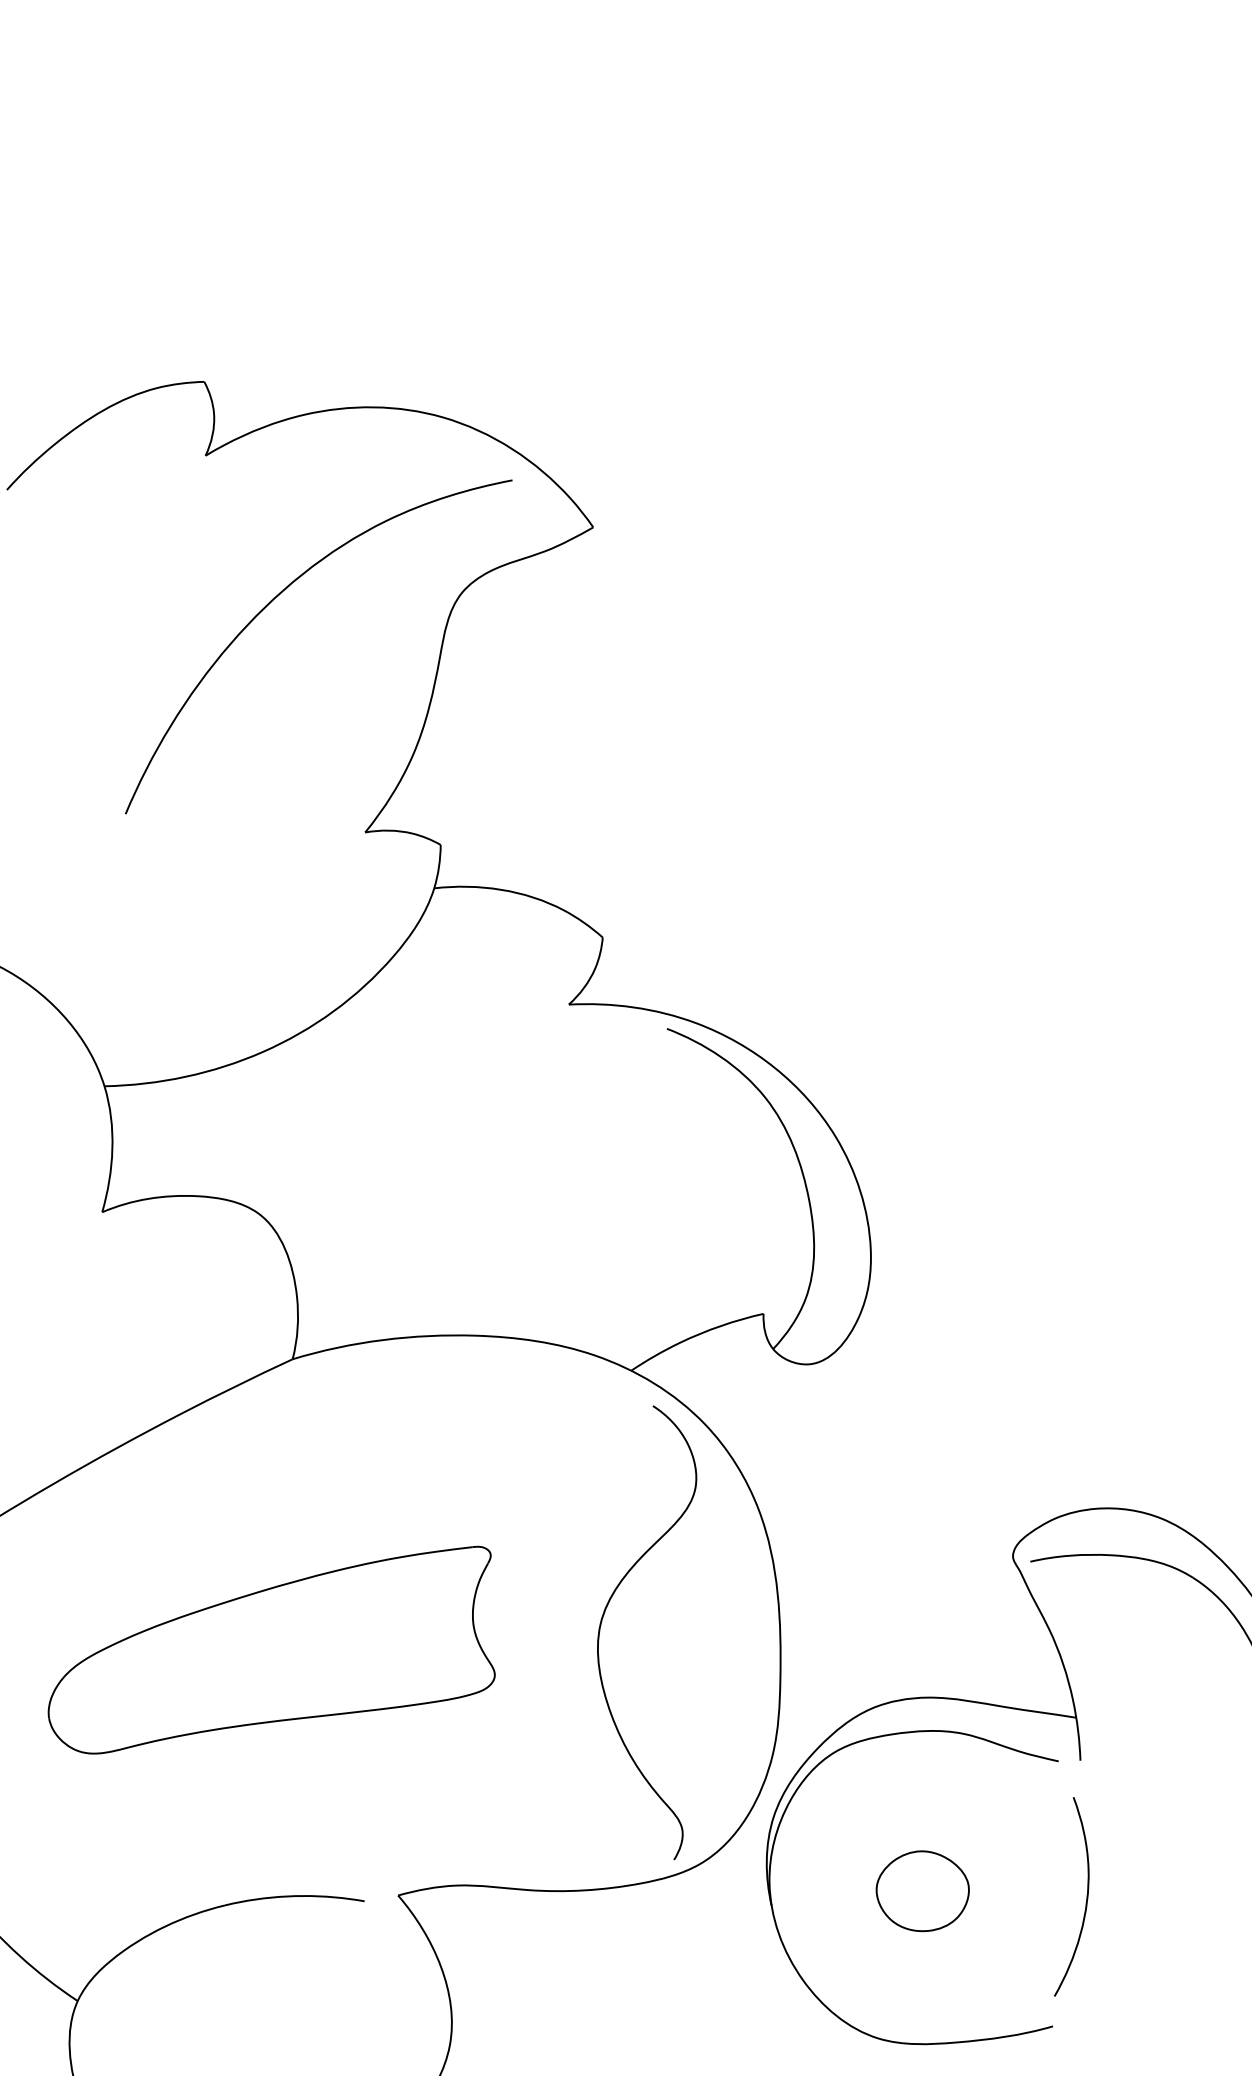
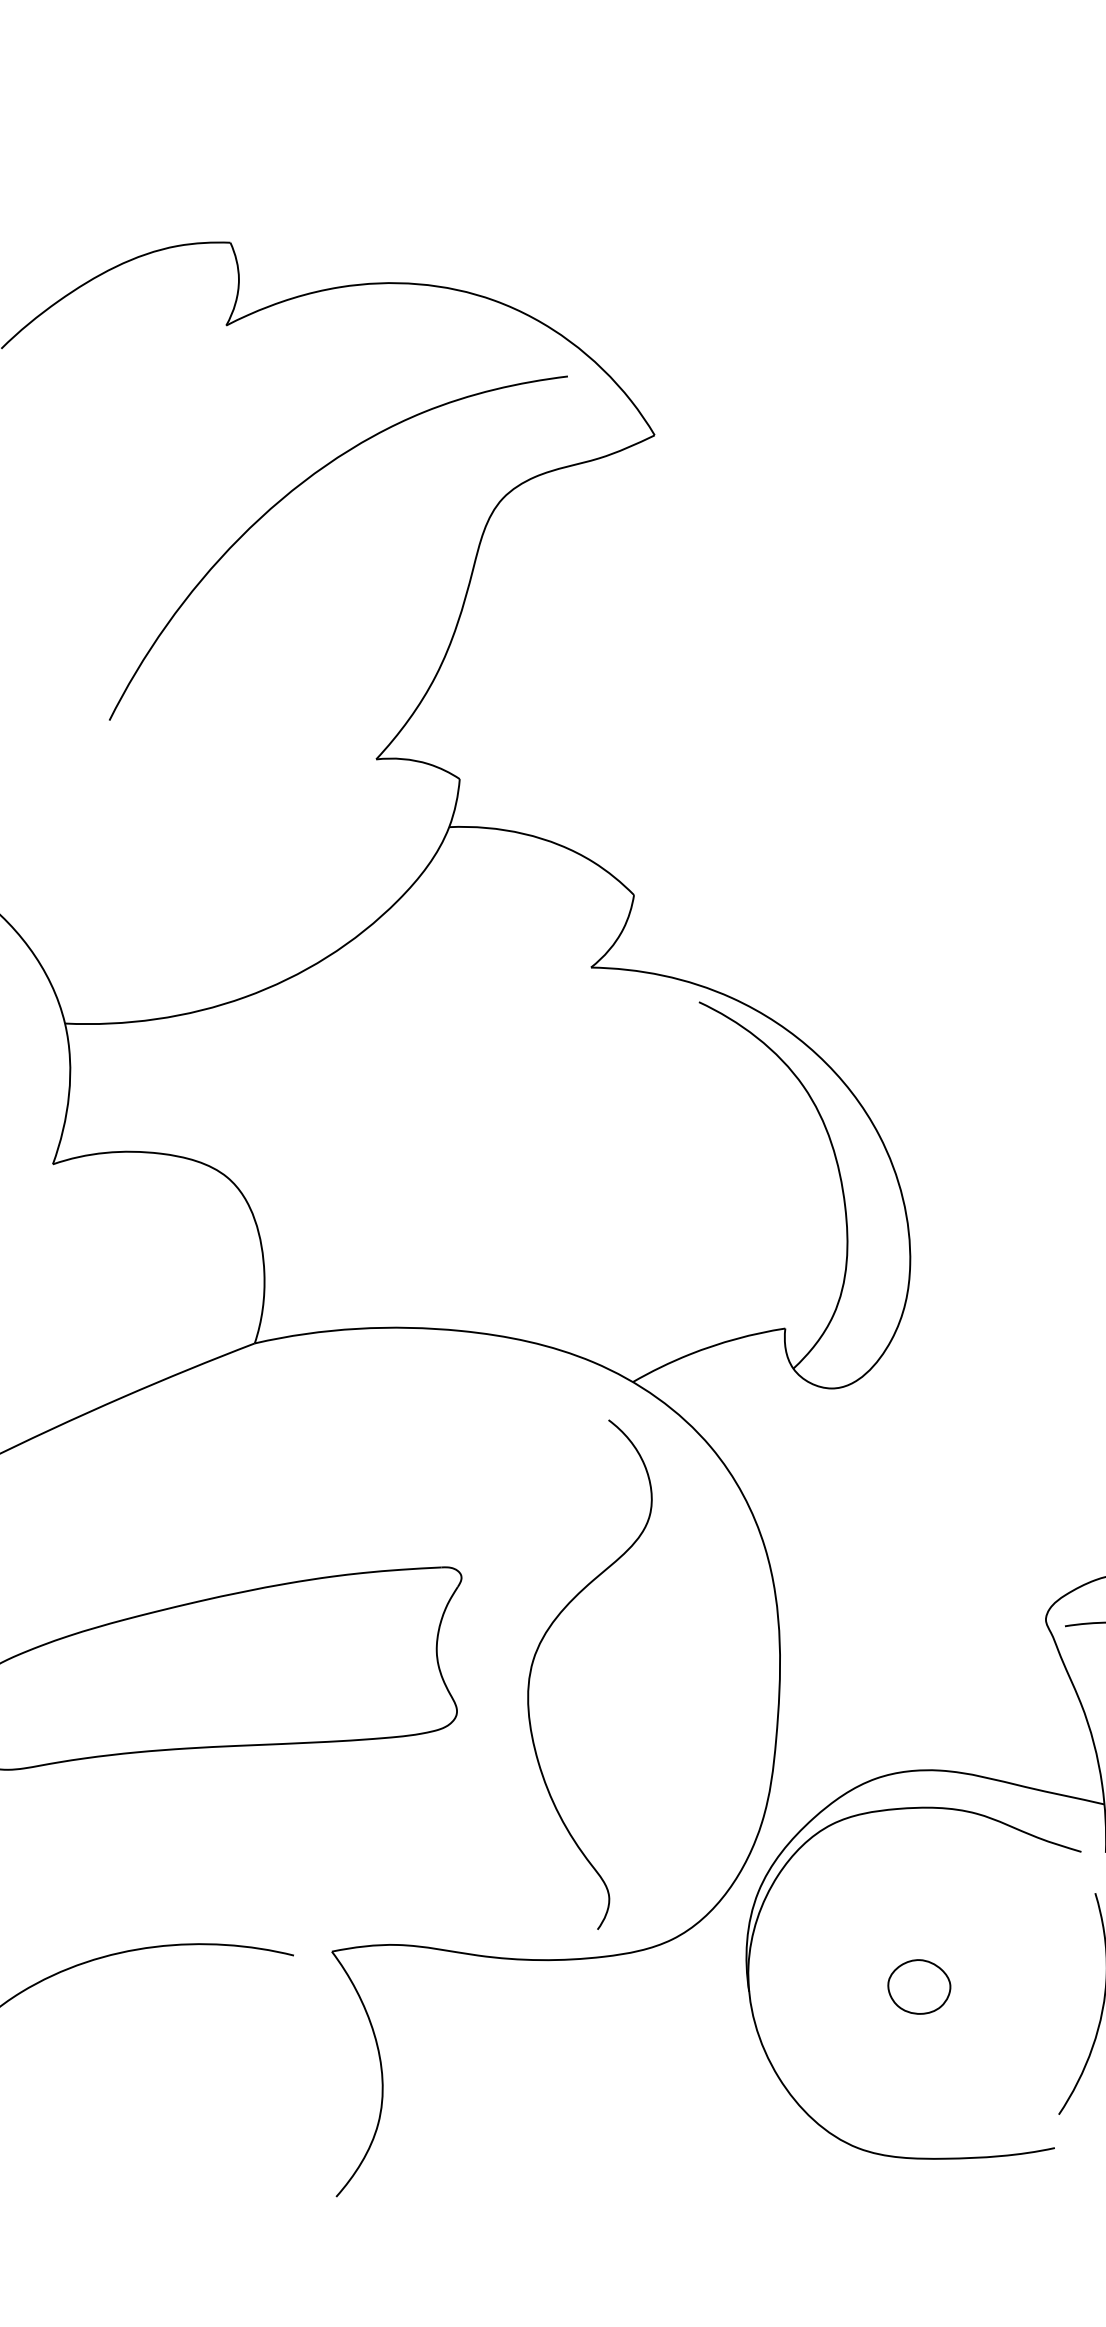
curve: (603, 1618) -> (537, 1654), moved
part: (922, 1891) -> (919, 1987), size x0.6

